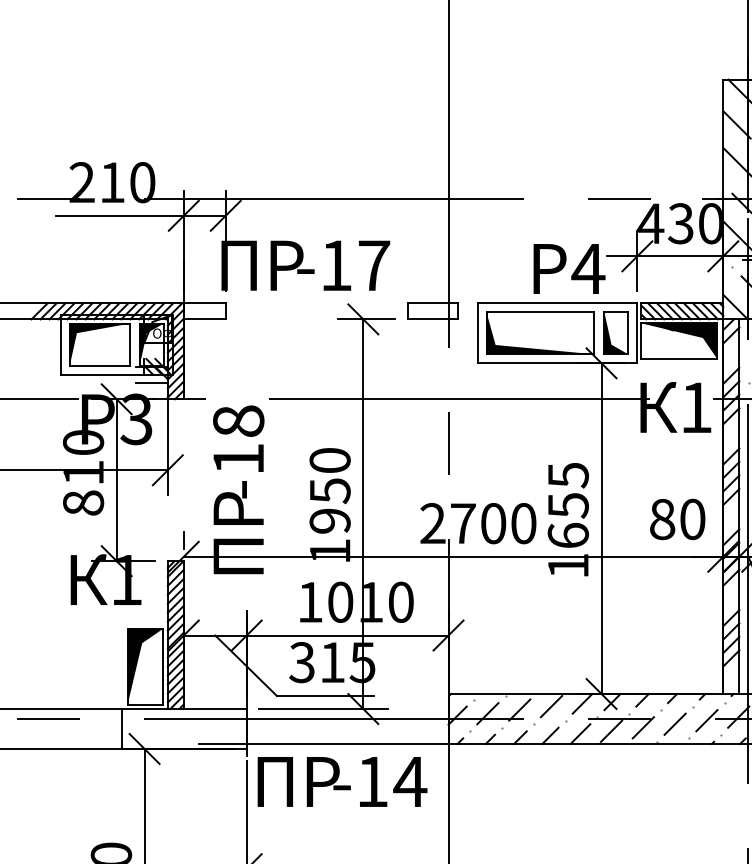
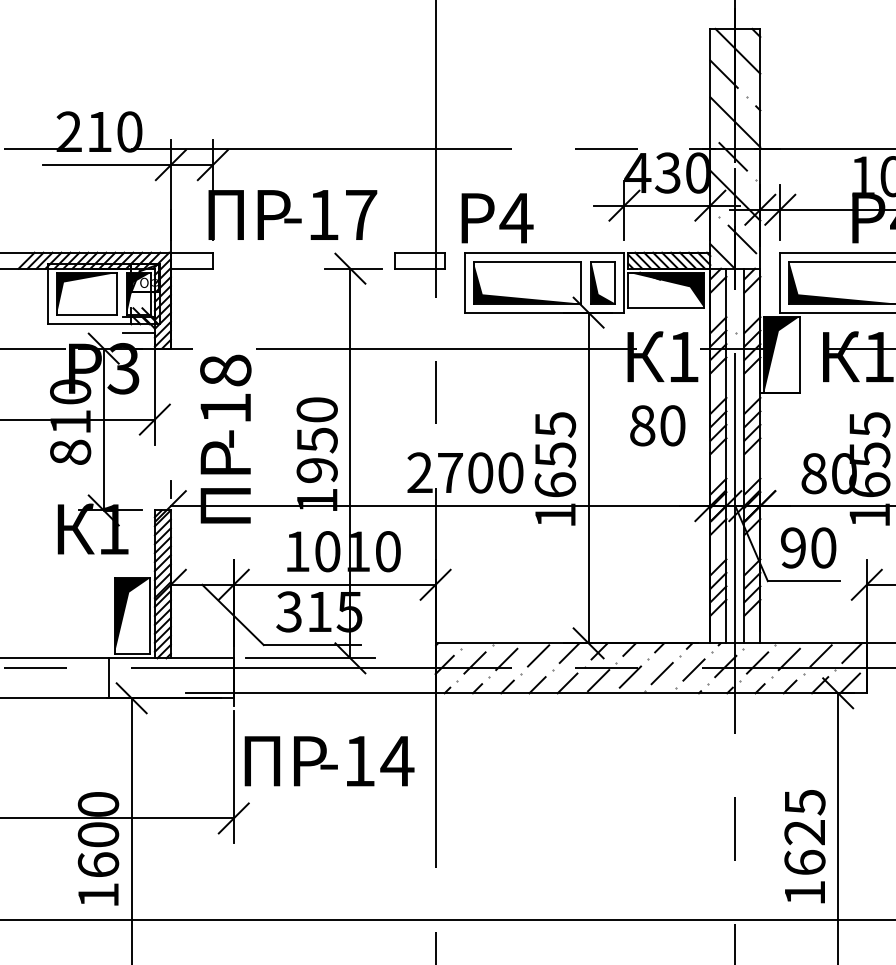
text: (569, 269) -> (497, 218), moved
text: (677, 519) -> (657, 425), moved
text: (342, 782) -> (329, 761), moved

